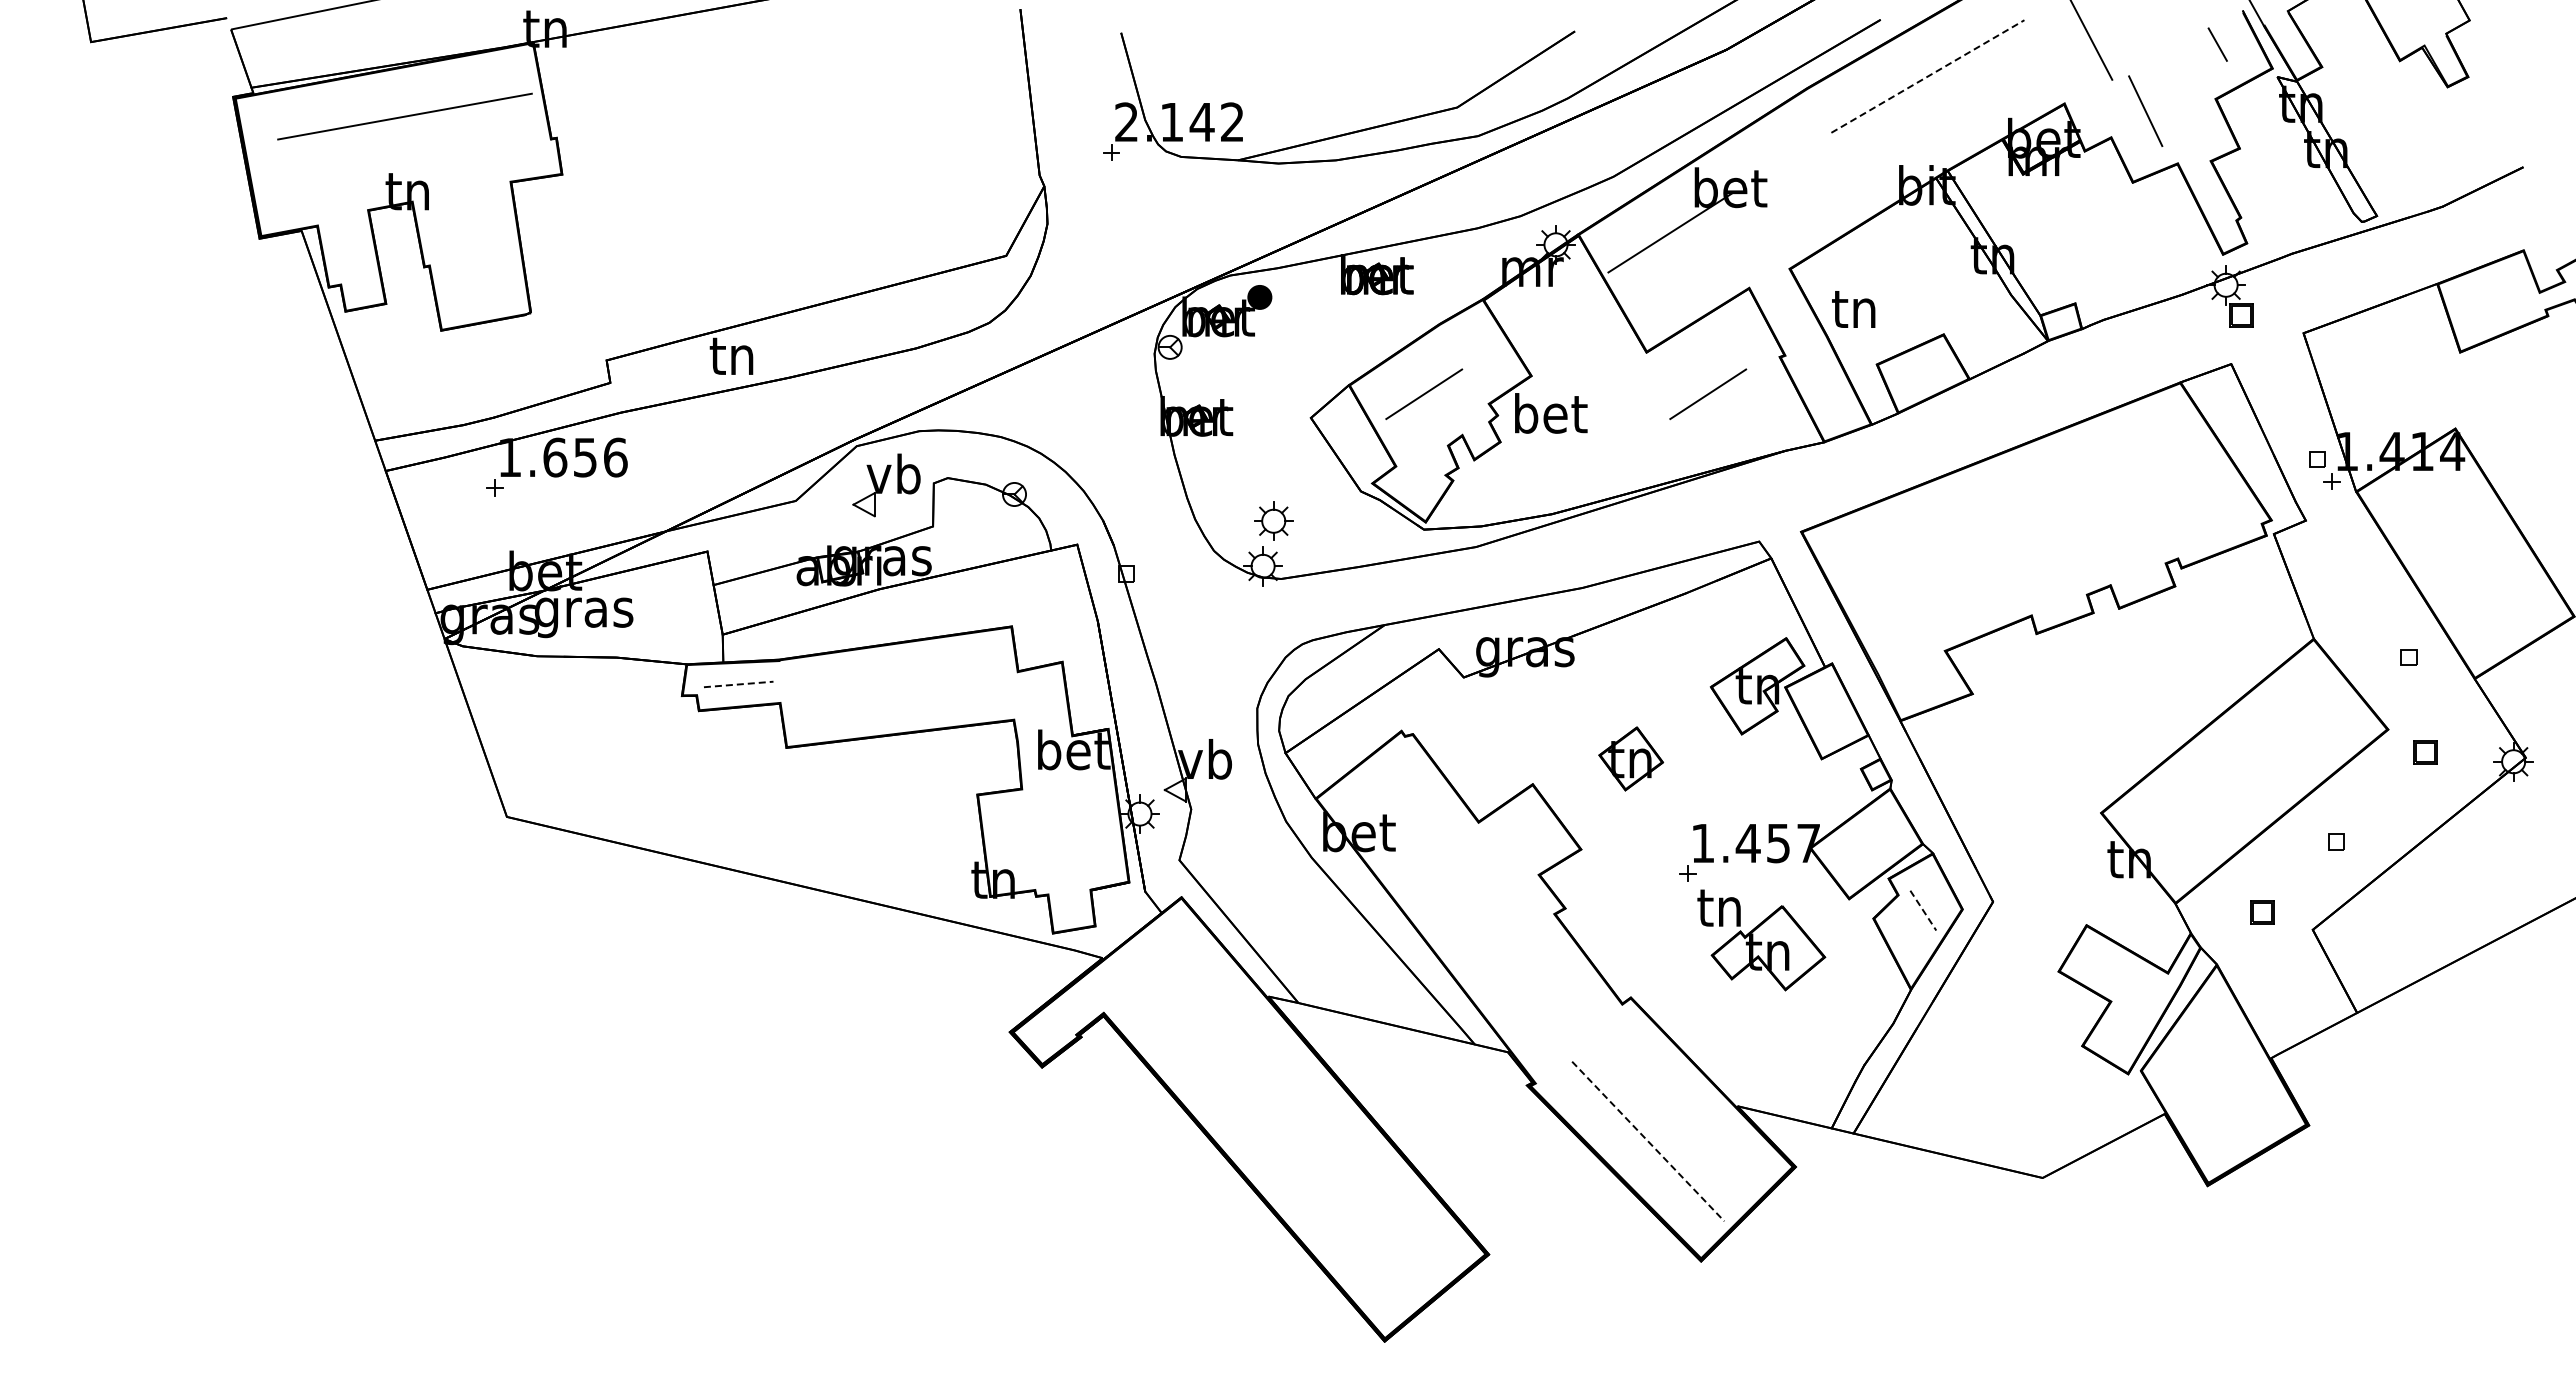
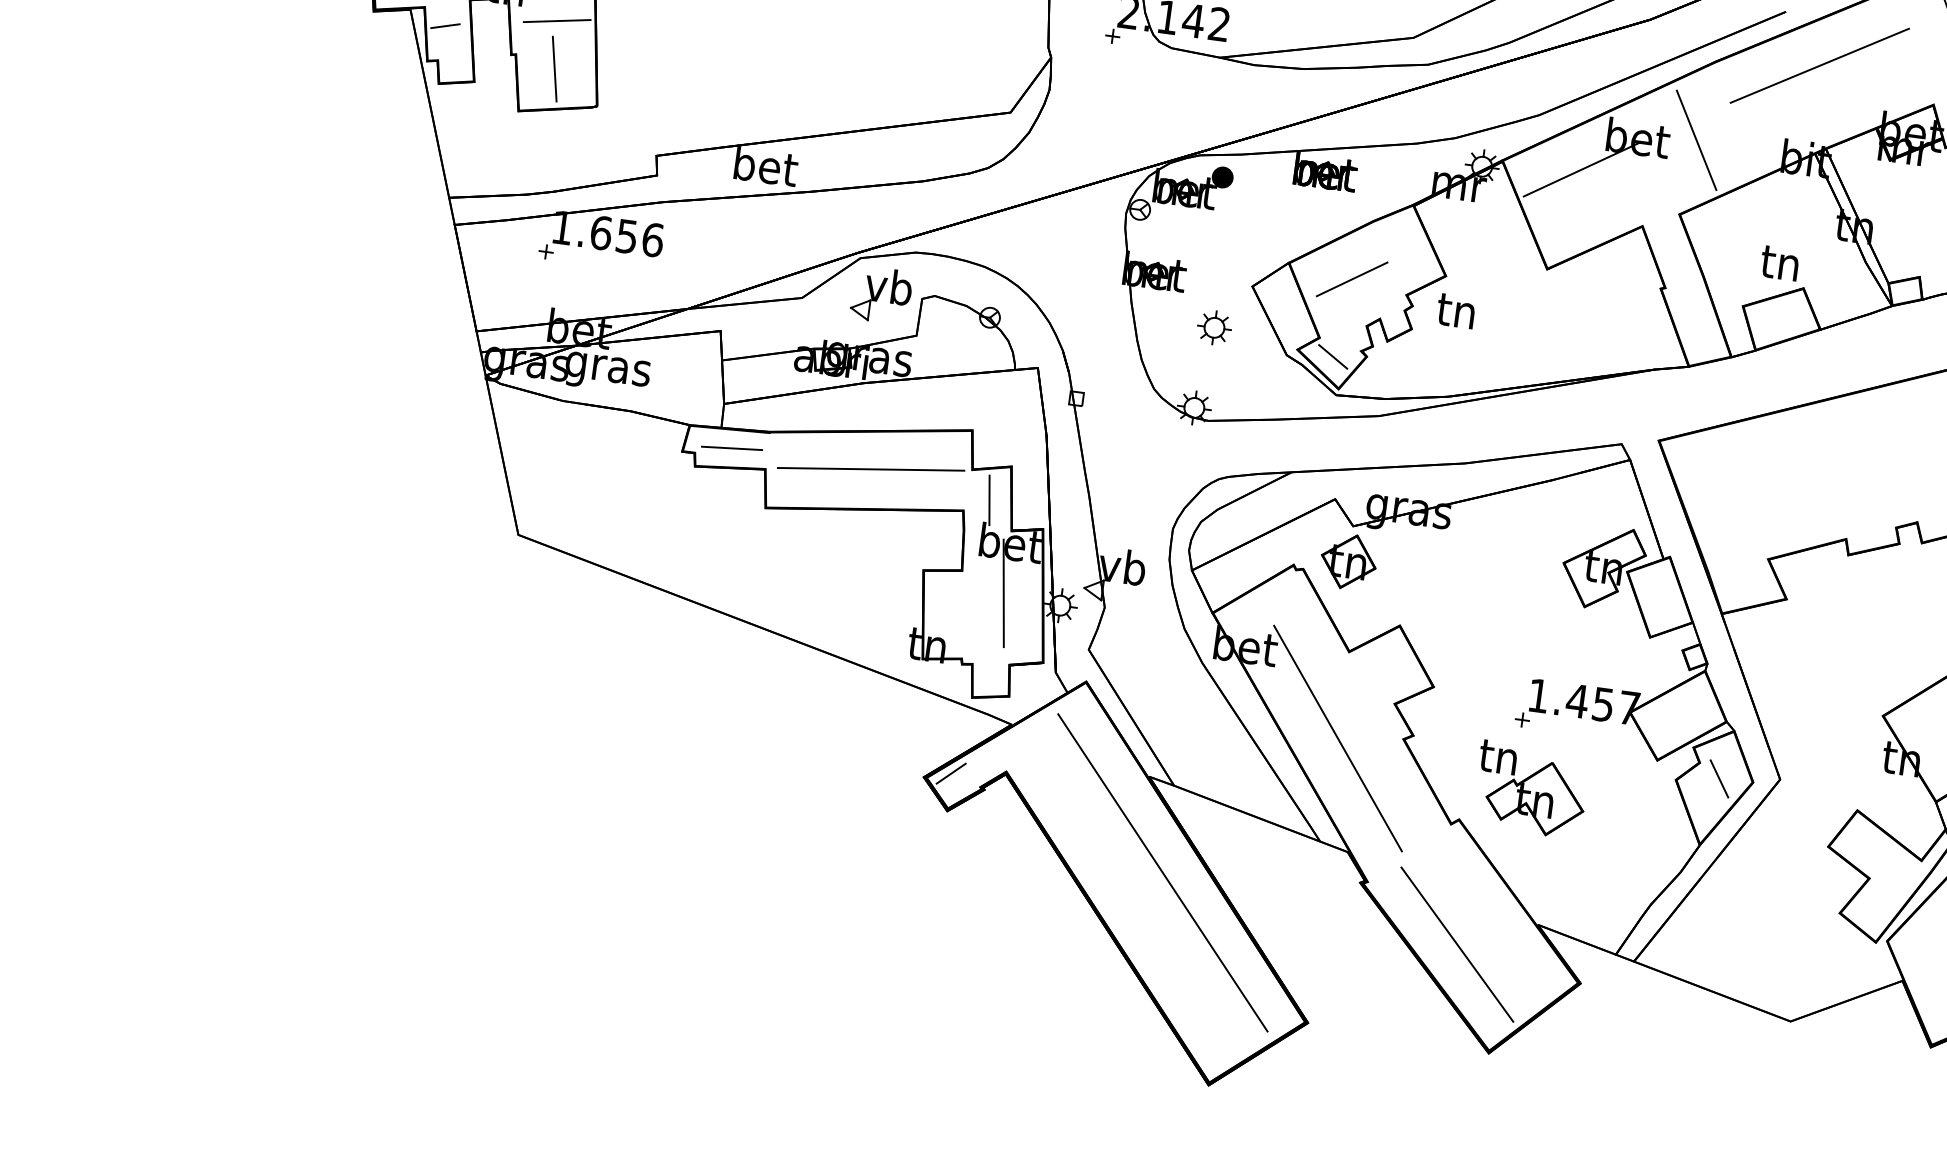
line: (1927, 76) -> (1819, 65), dashed -> solid
line: (1797, 181) -> (1696, 140), added
line: (471, 220) -> (557, 20), added
line: (344, 243) -> (445, 25), added
line: (476, 276) -> (554, 68), added
text: (1853, 309) -> (1779, 263), moved
text: (734, 354) -> (766, 165), tn -> bet
line: (1708, 394) -> (1595, 312), removed
text: (1551, 413) -> (1458, 310), bet -> tn
line: (1414, 485) -> (1333, 356), added
part: (1273, 520) -> (1214, 327), moved
line: (738, 684) -> (731, 448), dashed -> solid
line: (901, 686) -> (871, 468), added
line: (1042, 703) -> (989, 499), added
part: (1631, 758) -> (1349, 561), moved
line: (1072, 808) -> (1003, 593), added
line: (1923, 910) -> (1719, 778), dashed -> solid
line: (1479, 923) -> (1338, 738), added
part: (1761, 940) -> (1530, 789), moved
line: (1040, 1023) -> (951, 773), added
line: (1298, 1104) -> (1162, 872), added
line: (1648, 1141) -> (1457, 944), dashed -> solid

